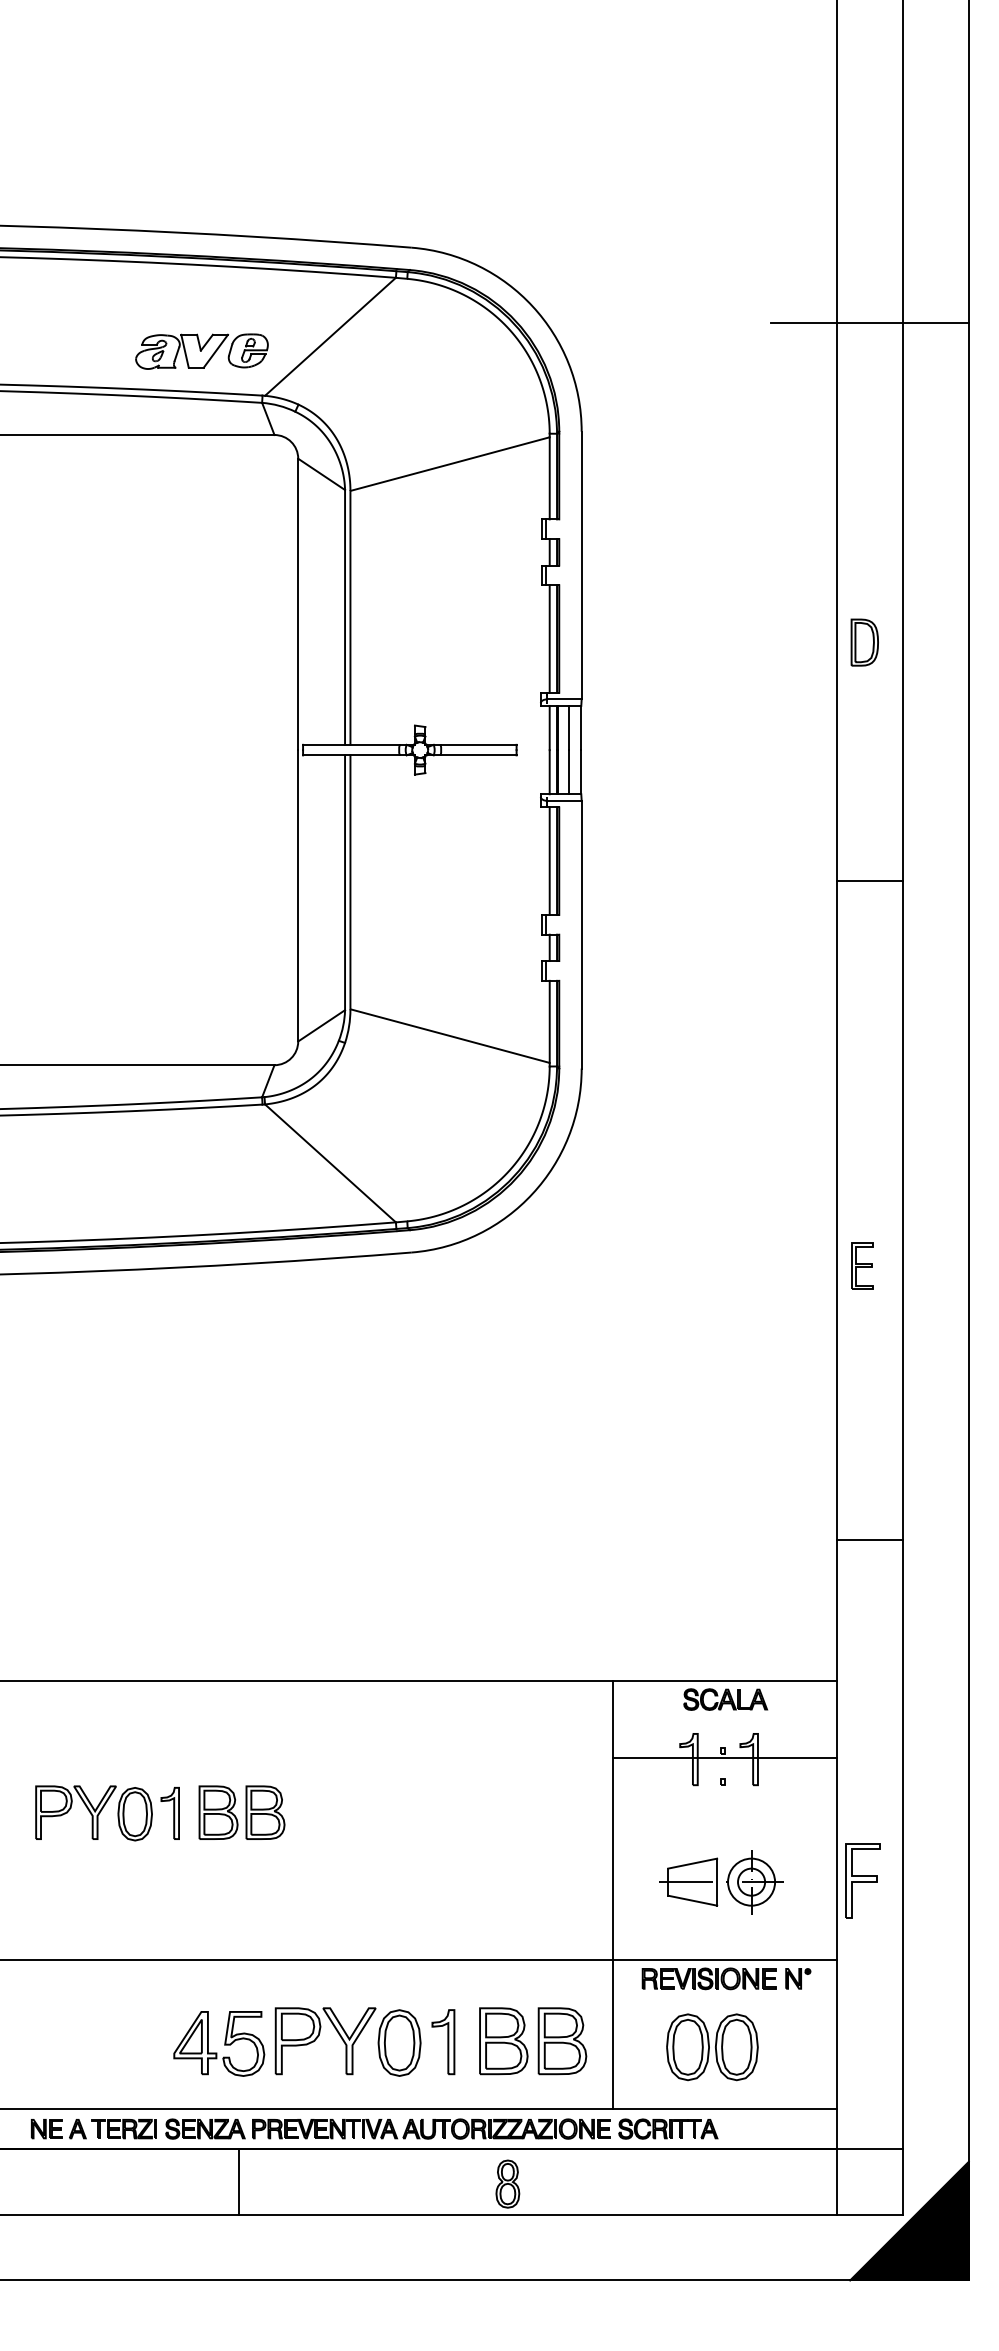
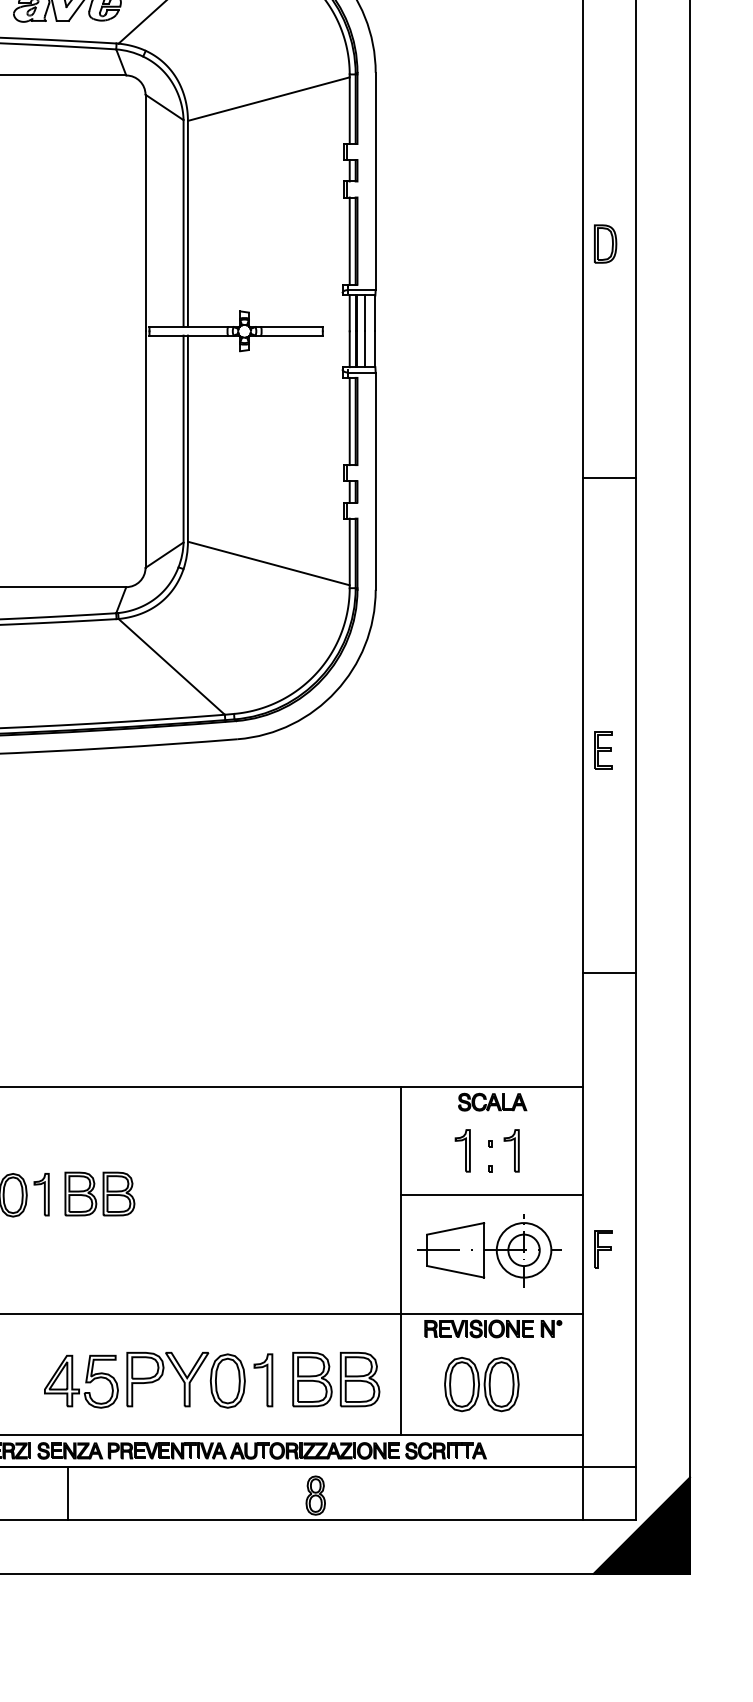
line: (869, 881) -> (609, 478), moved
line: (724, 1757) -> (491, 1194), moved
part: (862, 1880) -> (603, 1249), size x0.62
part: (721, 1882) -> (489, 1250), size x1.43
line: (238, 2181) -> (67, 1493), moved

